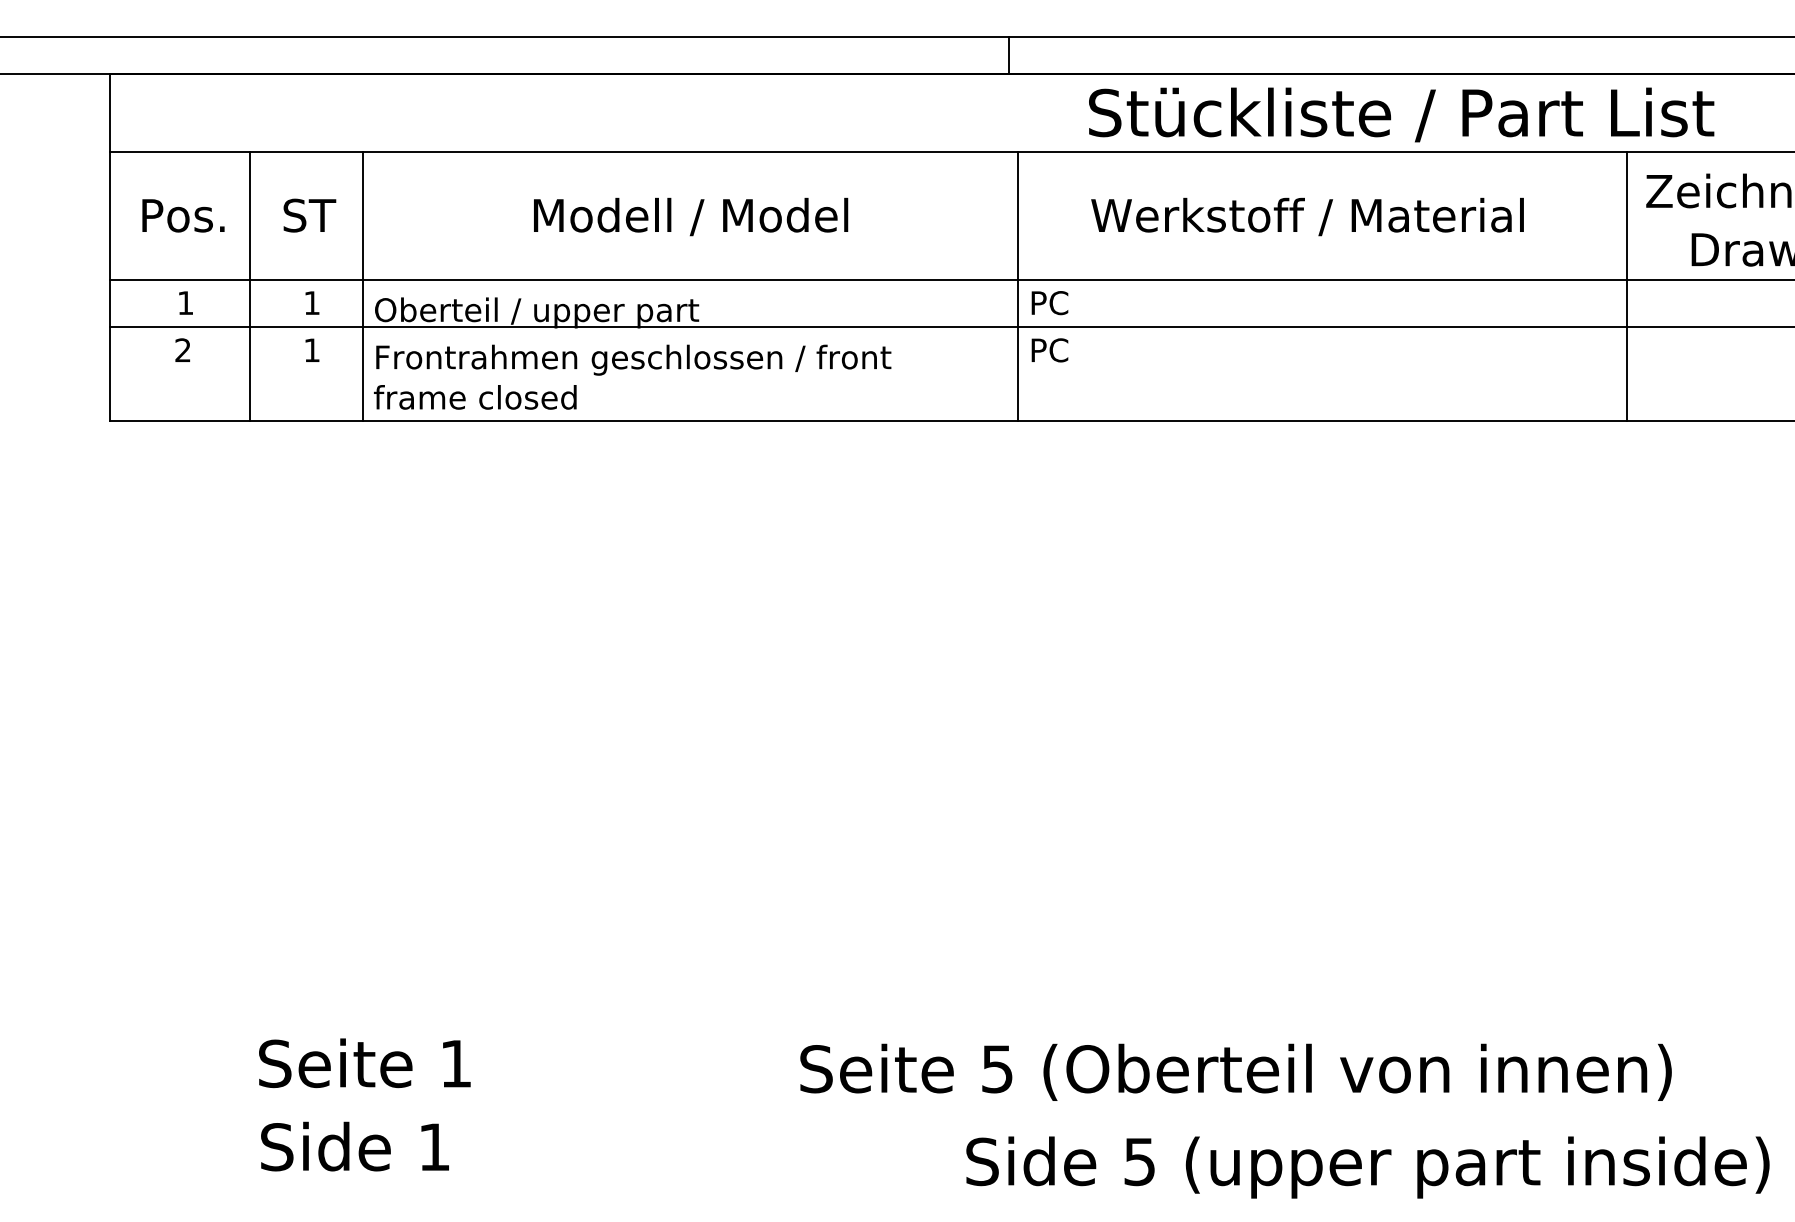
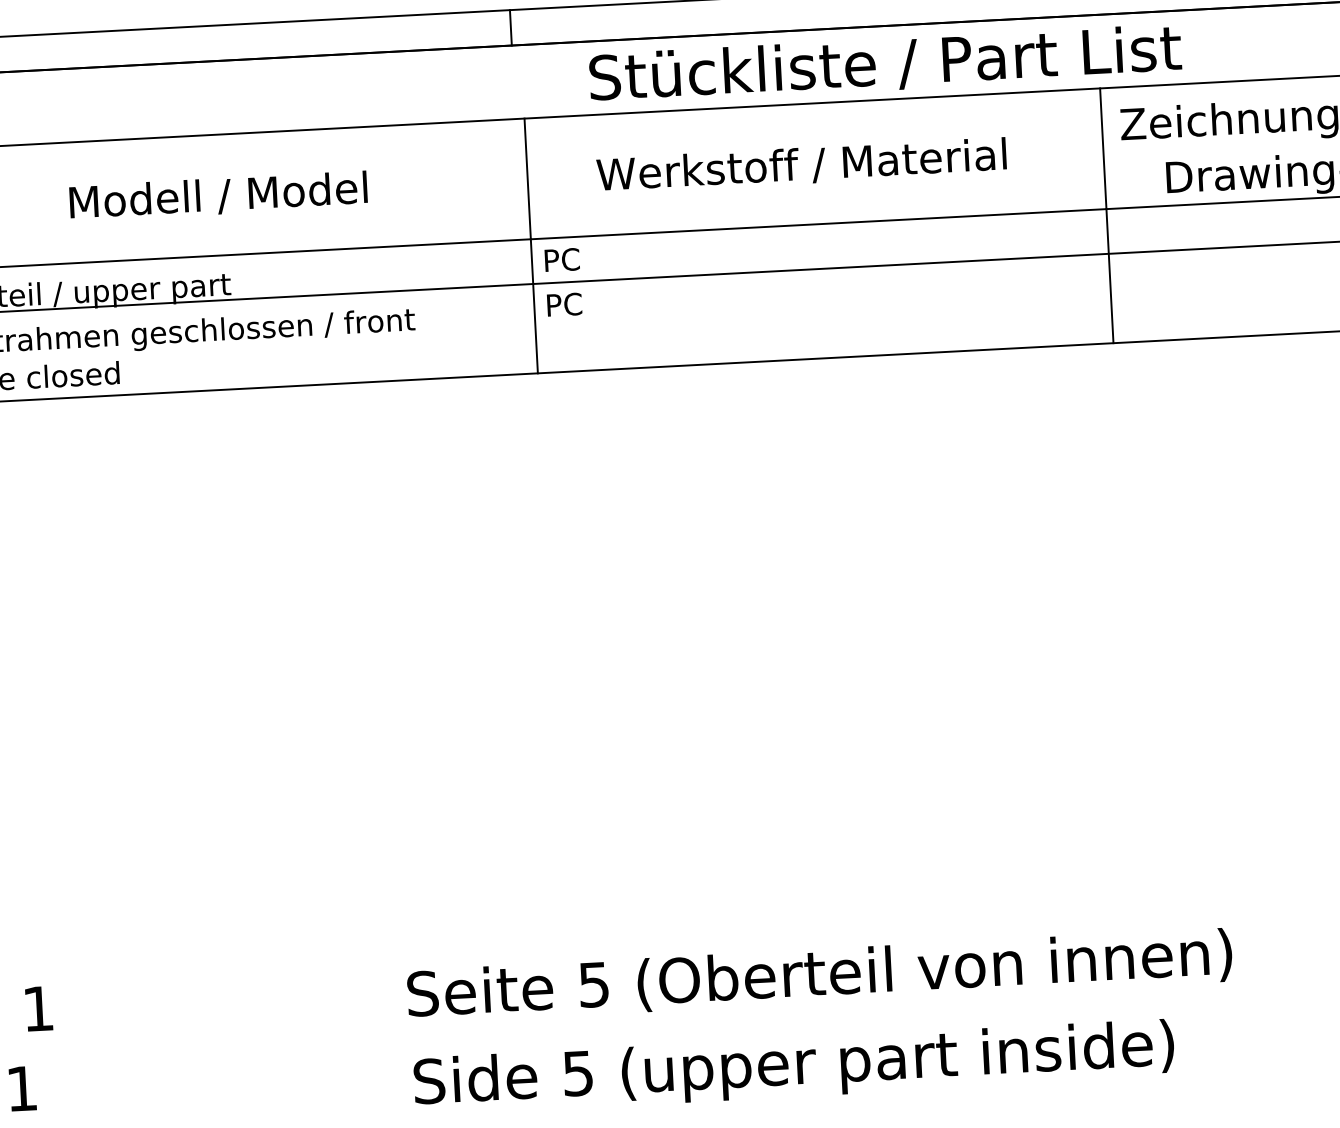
text: (1235, 1071) -> (819, 975), moved
text: (1367, 1167) -> (793, 1067), moved

